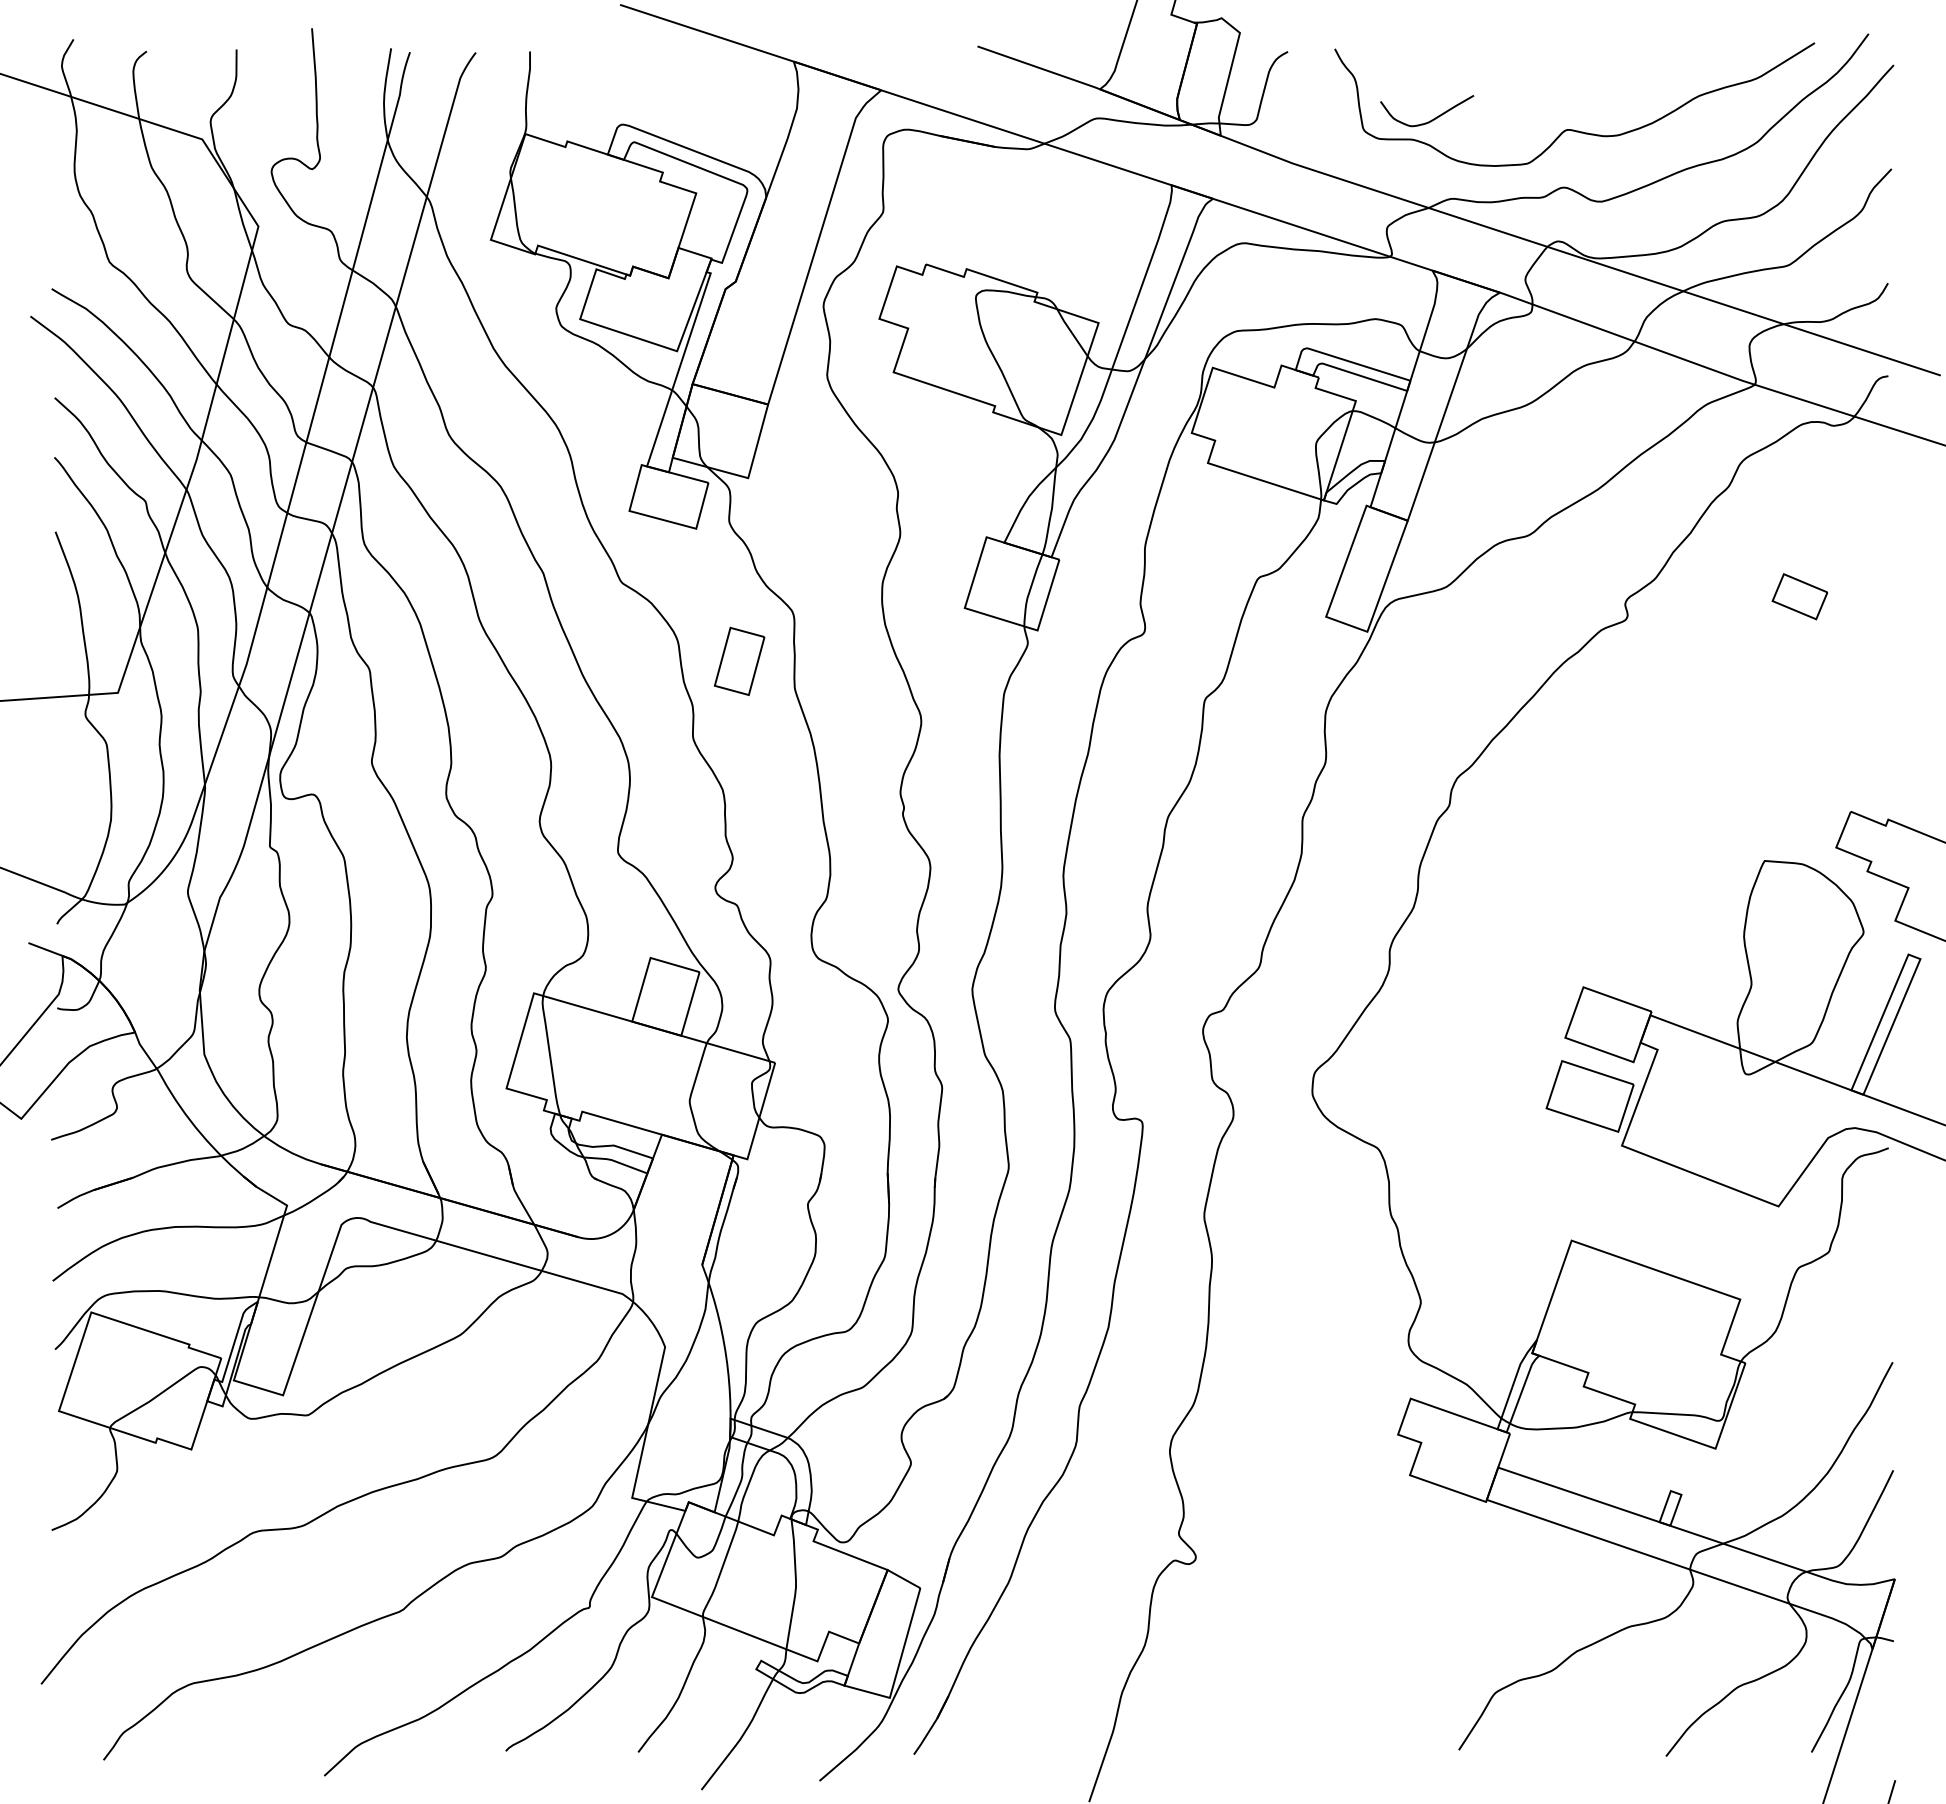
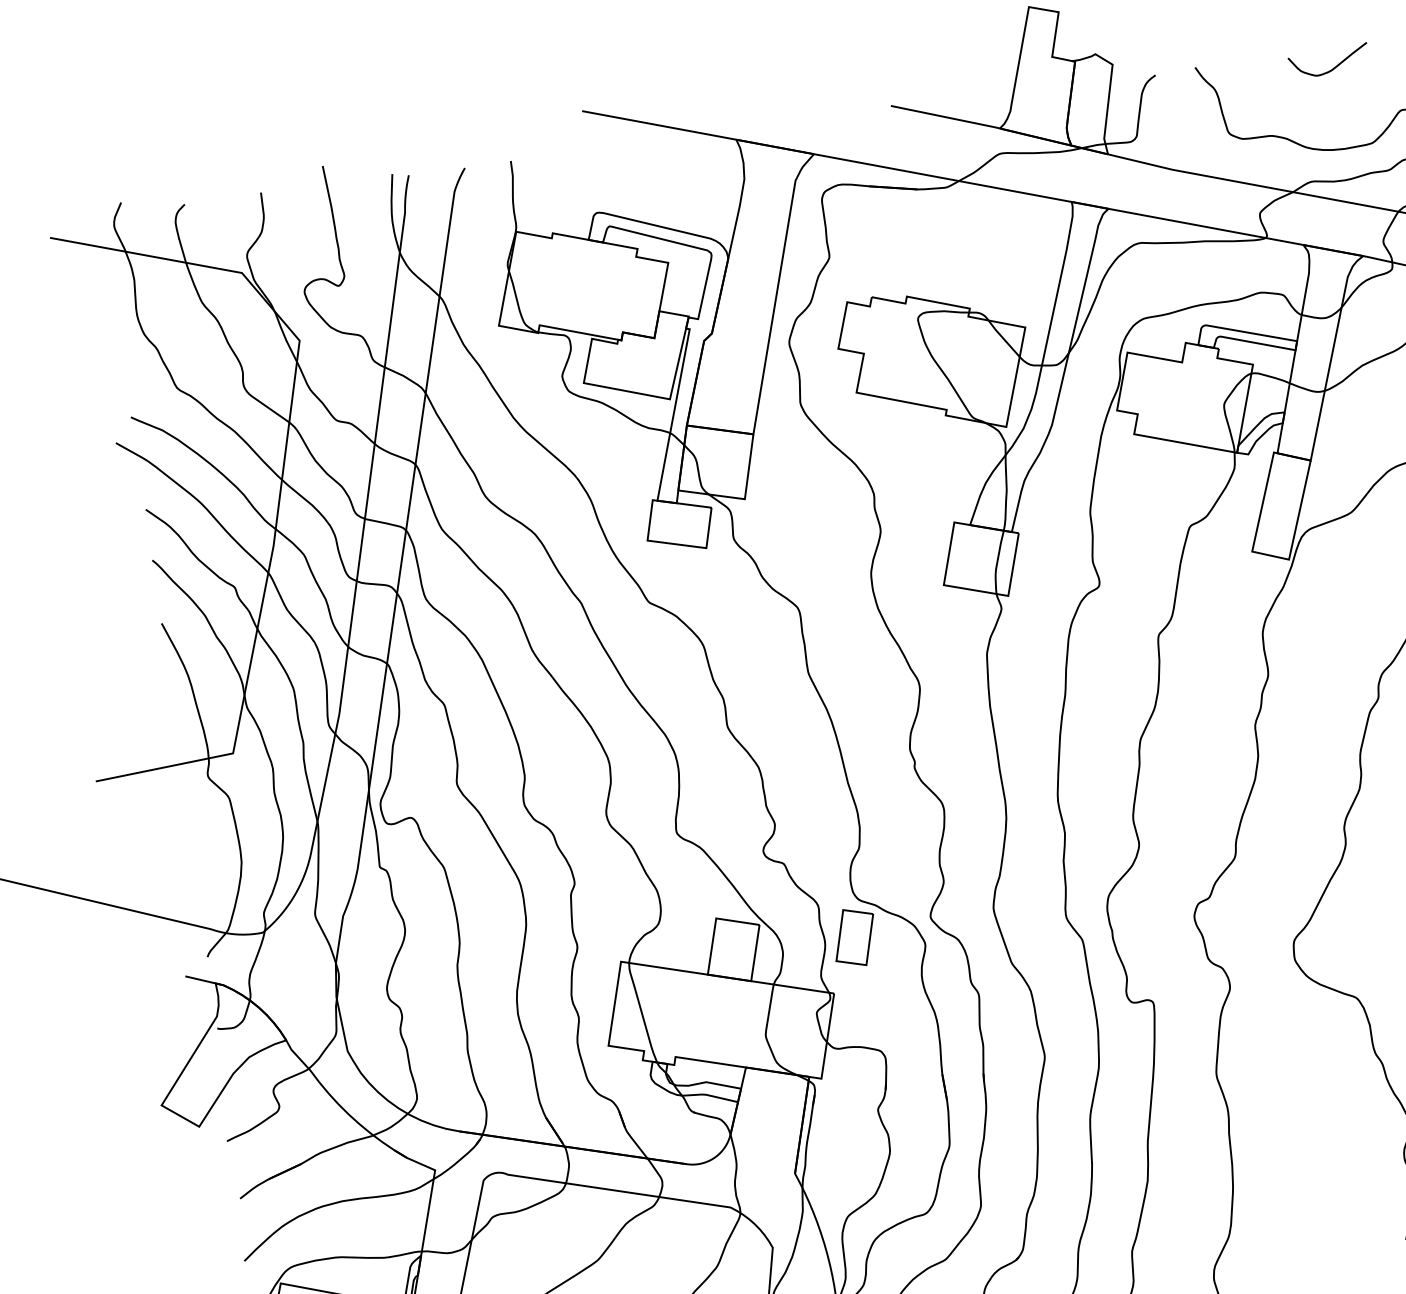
curve: (1431, 119) -> (1333, 67), moved
part: (739, 660) -> (854, 936), moved

